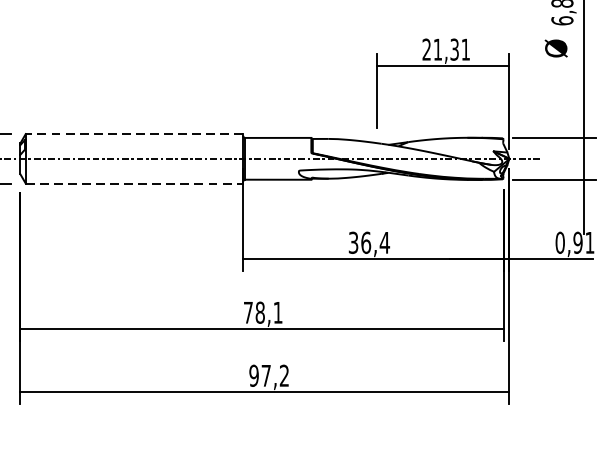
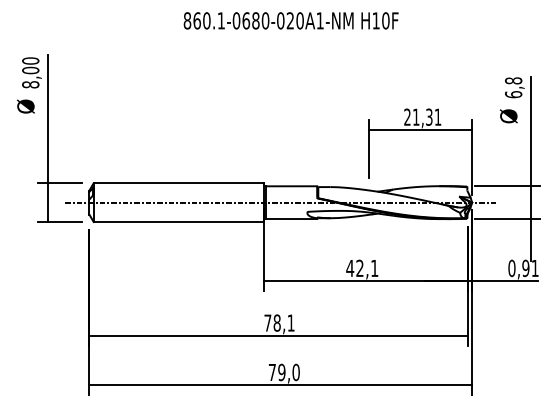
line: (134, 134) -> (178, 183), dashed -> solid
line: (135, 184) -> (179, 222), dashed -> solid
text: (369, 242) -> (362, 268), 36,4 -> 42,1
text: (268, 375) -> (283, 372), 97,2 -> 79,0

